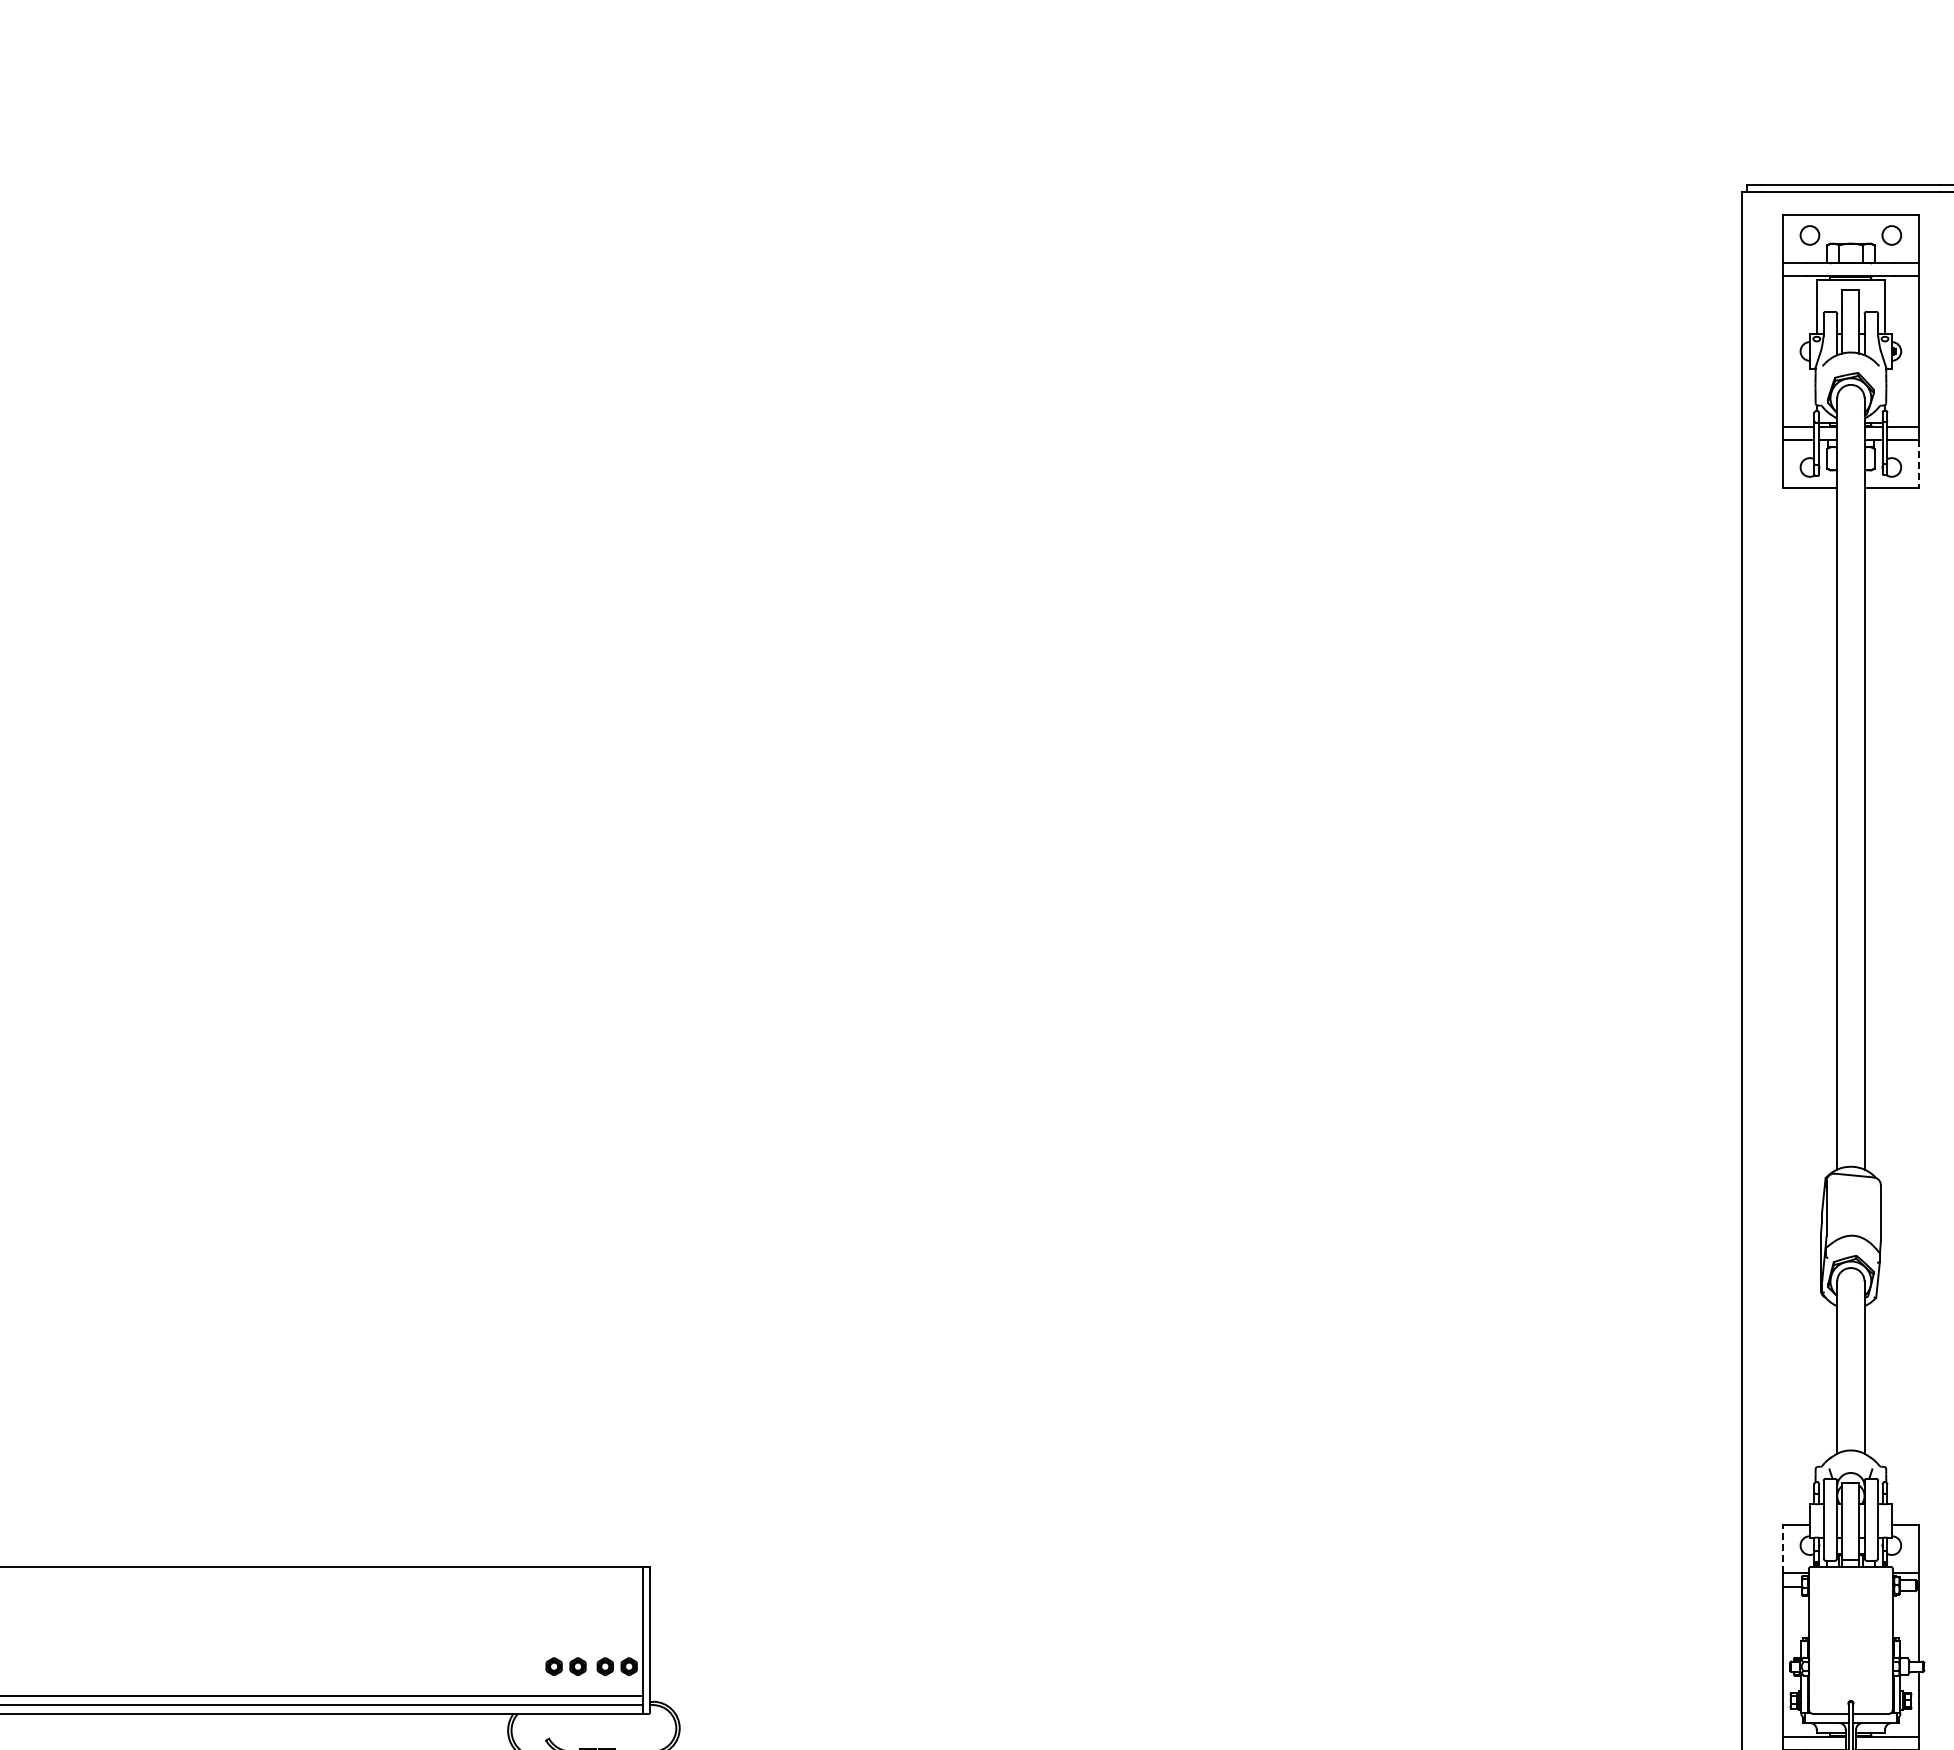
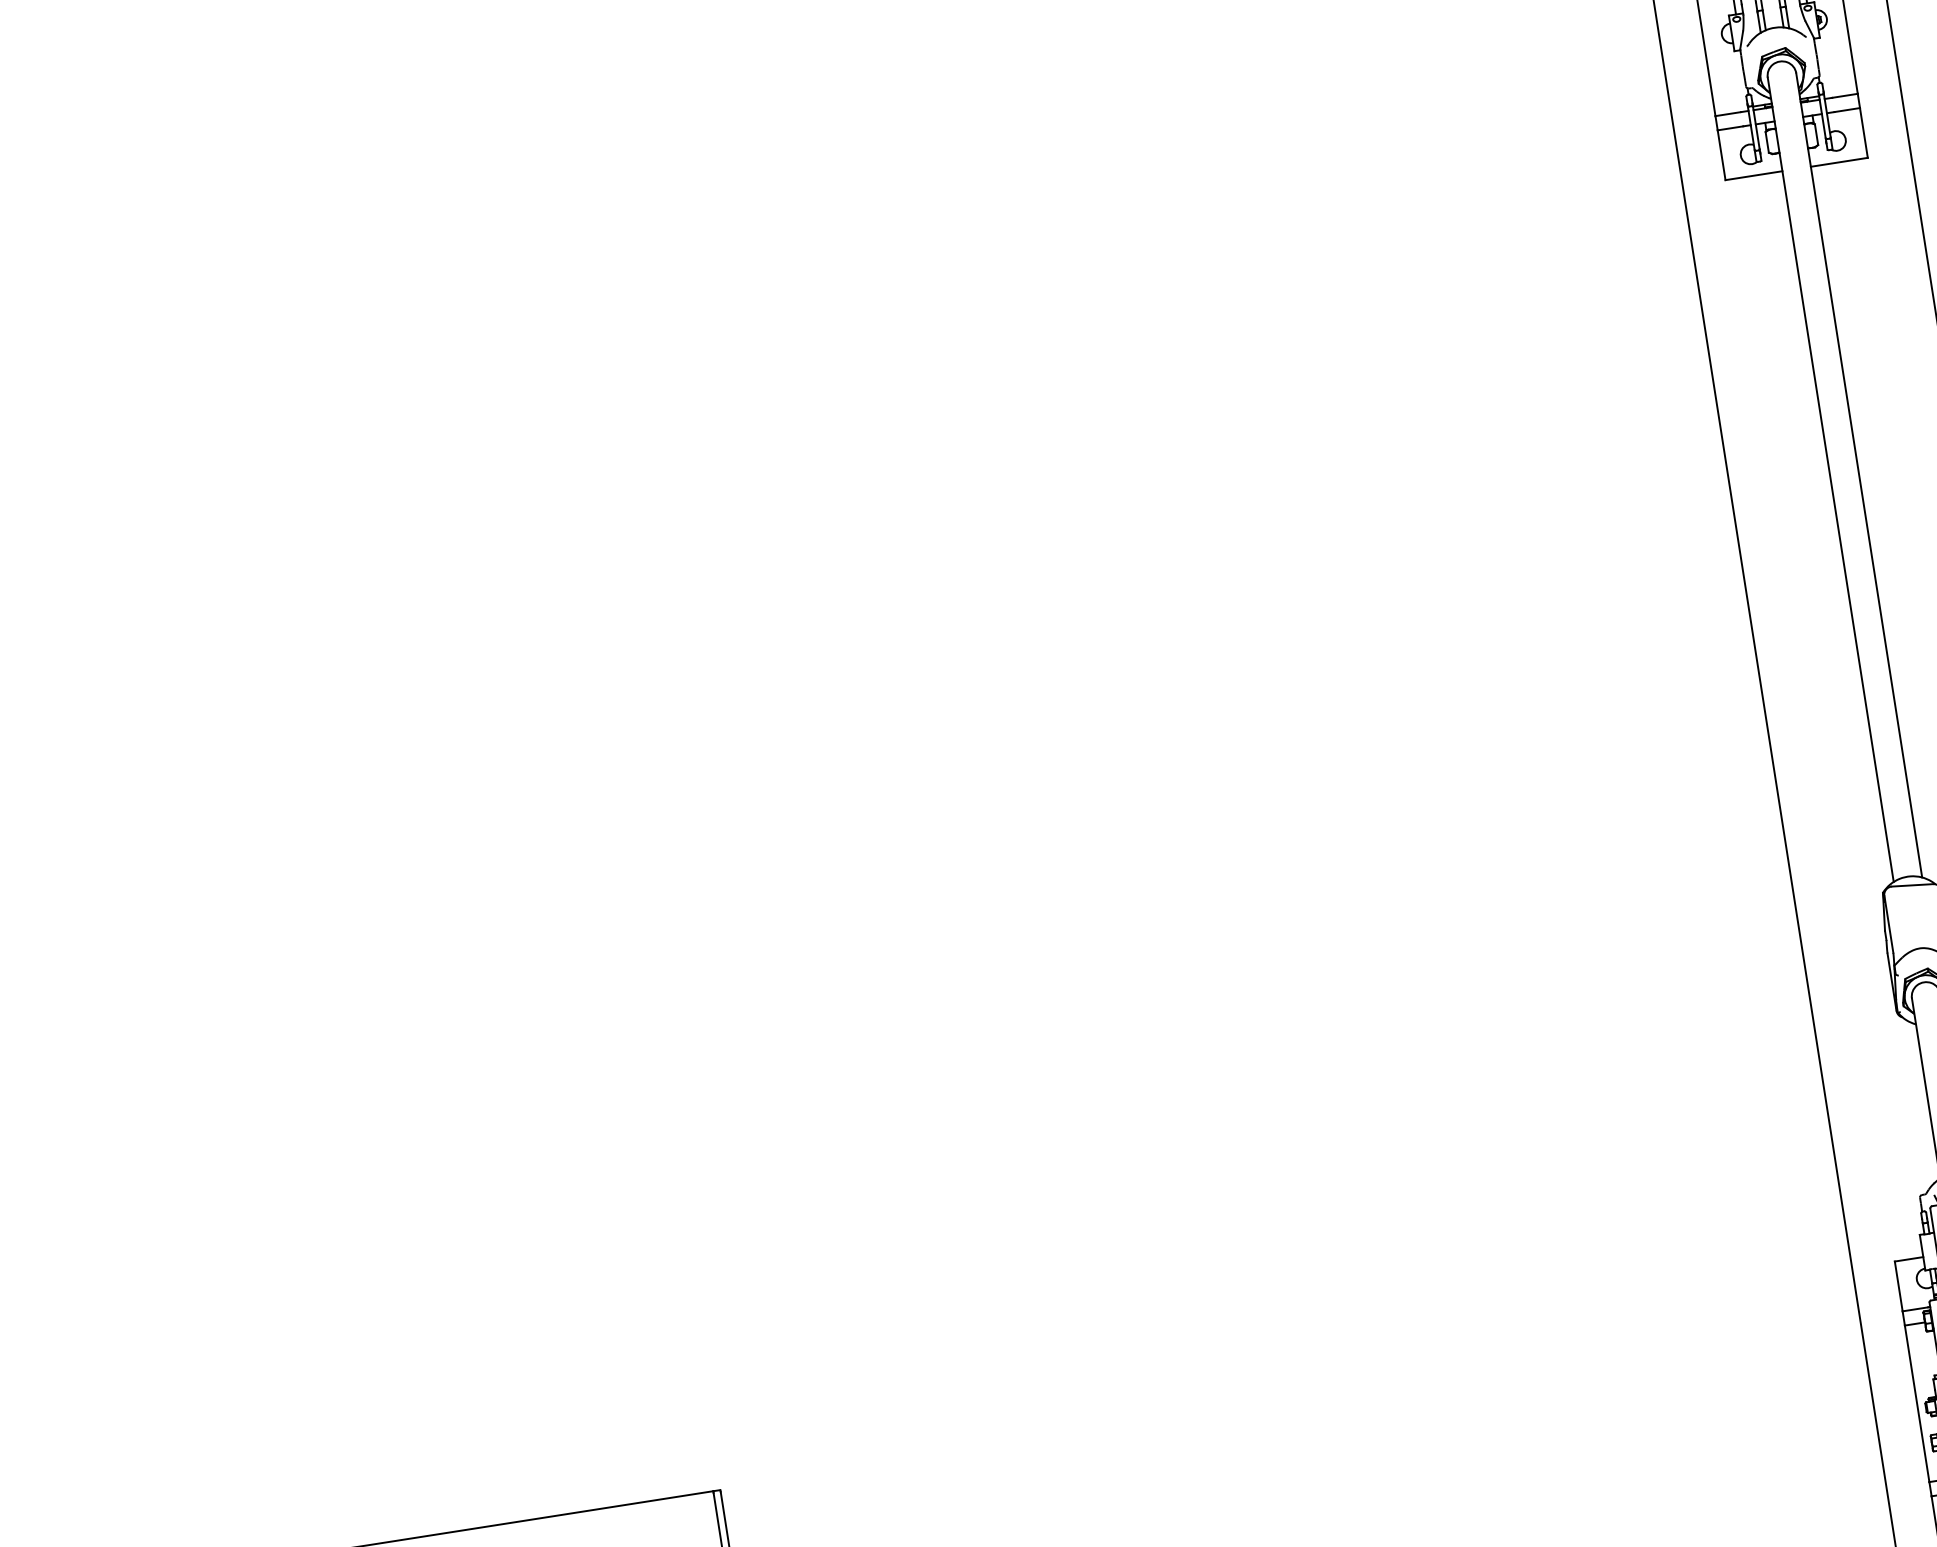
line: (1919, 464) -> (1864, 133), dashed -> solid
line: (1782, 1549) -> (1898, 1286), dashed -> solid

